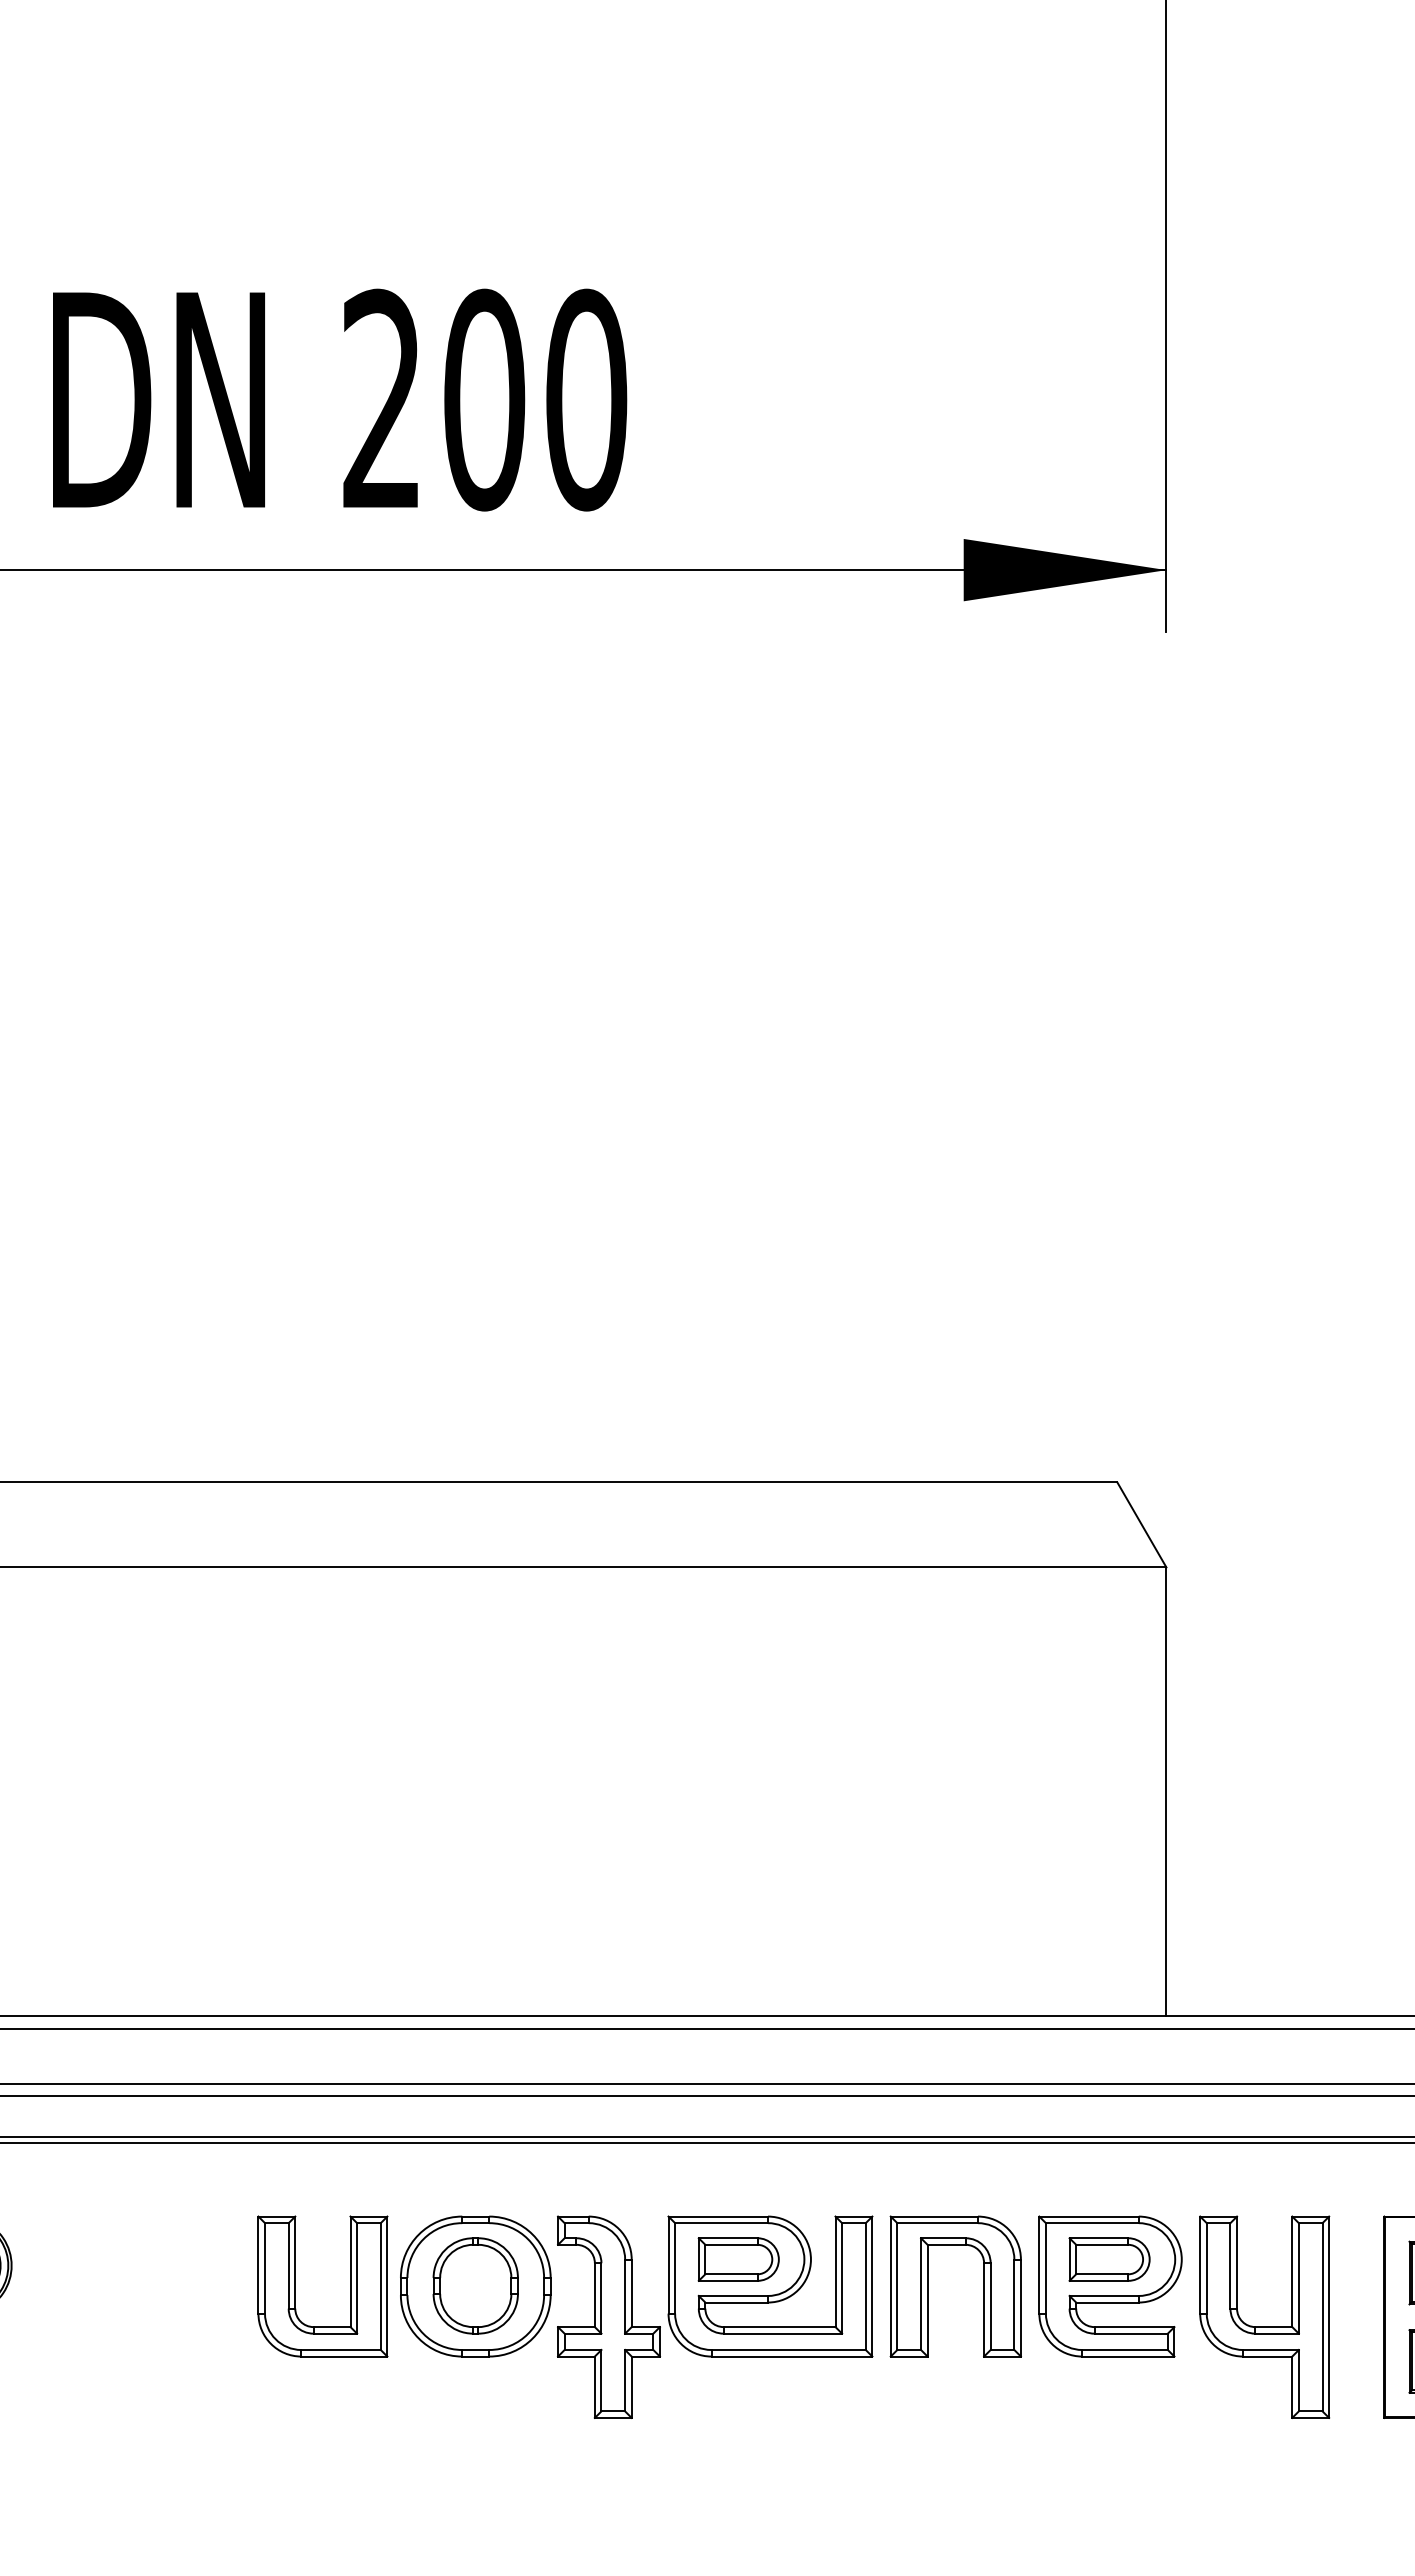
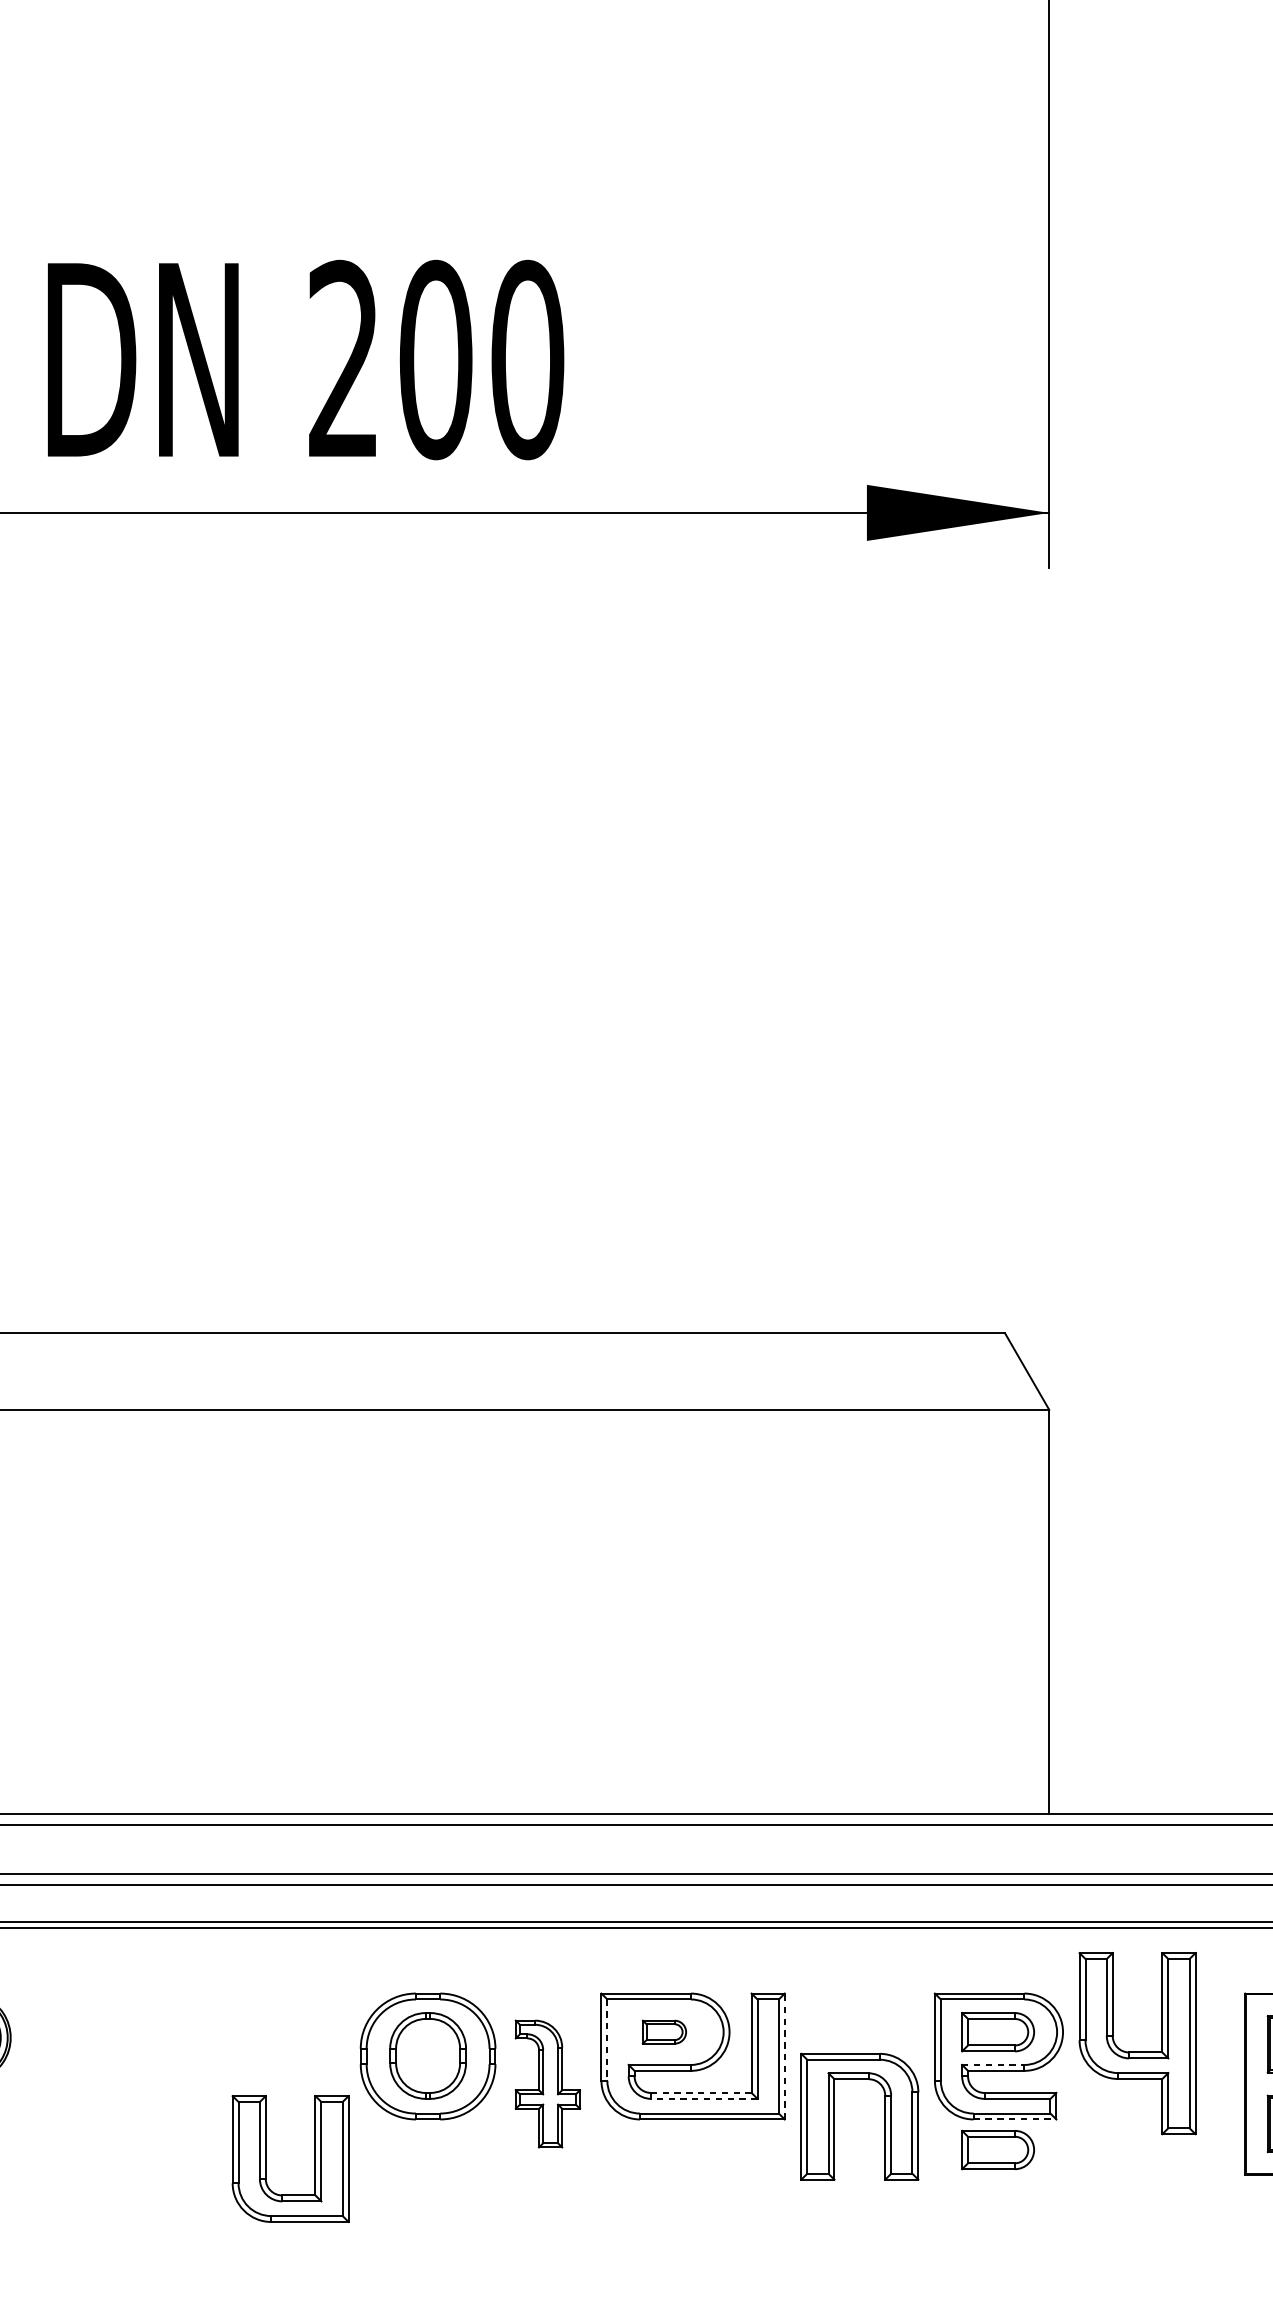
part: (738, 2259) -> (664, 2032), size x0.6
line: (675, 2268) -> (607, 2040), solid -> dashed
part: (295, 2286) -> (265, 2158), moved
line: (872, 2286) -> (784, 2056), solid -> dashed
part: (928, 2286) -> (835, 2116), moved
line: (1104, 2295) -> (993, 2064), solid -> dashed
part: (608, 2316) -> (547, 2083), size x0.7
part: (1264, 2326) -> (1137, 2051), moved
line: (779, 2327) -> (701, 2093), solid -> dashed
line: (782, 2333) -> (703, 2098), solid -> dashed
line: (1128, 2356) -> (1015, 2119), solid -> dashed
part: (1109, 2390) -> (998, 2149), added

